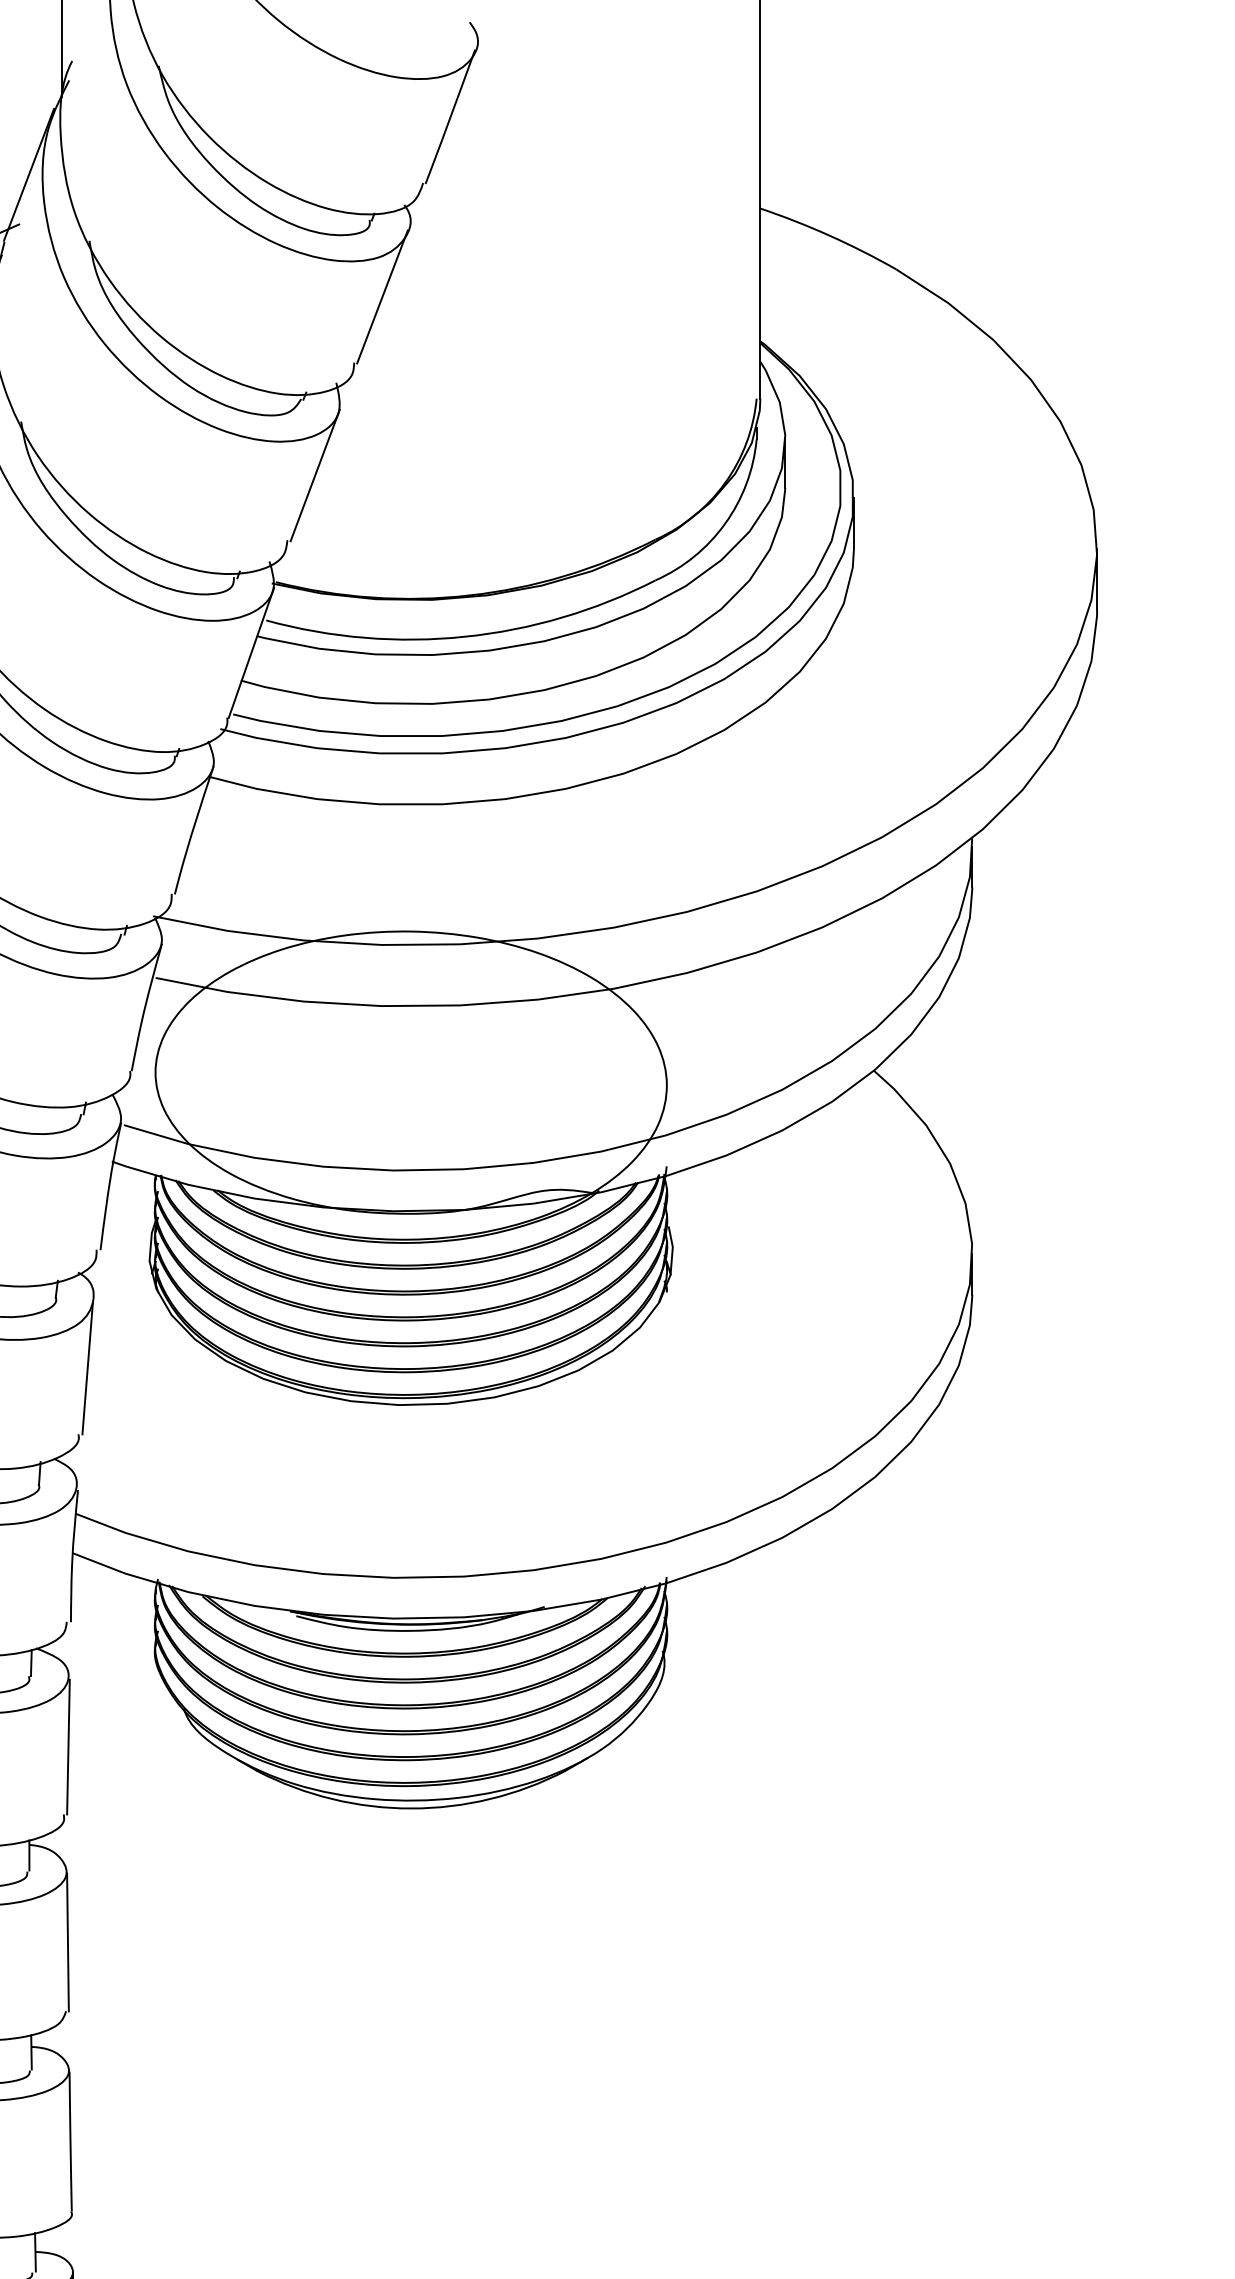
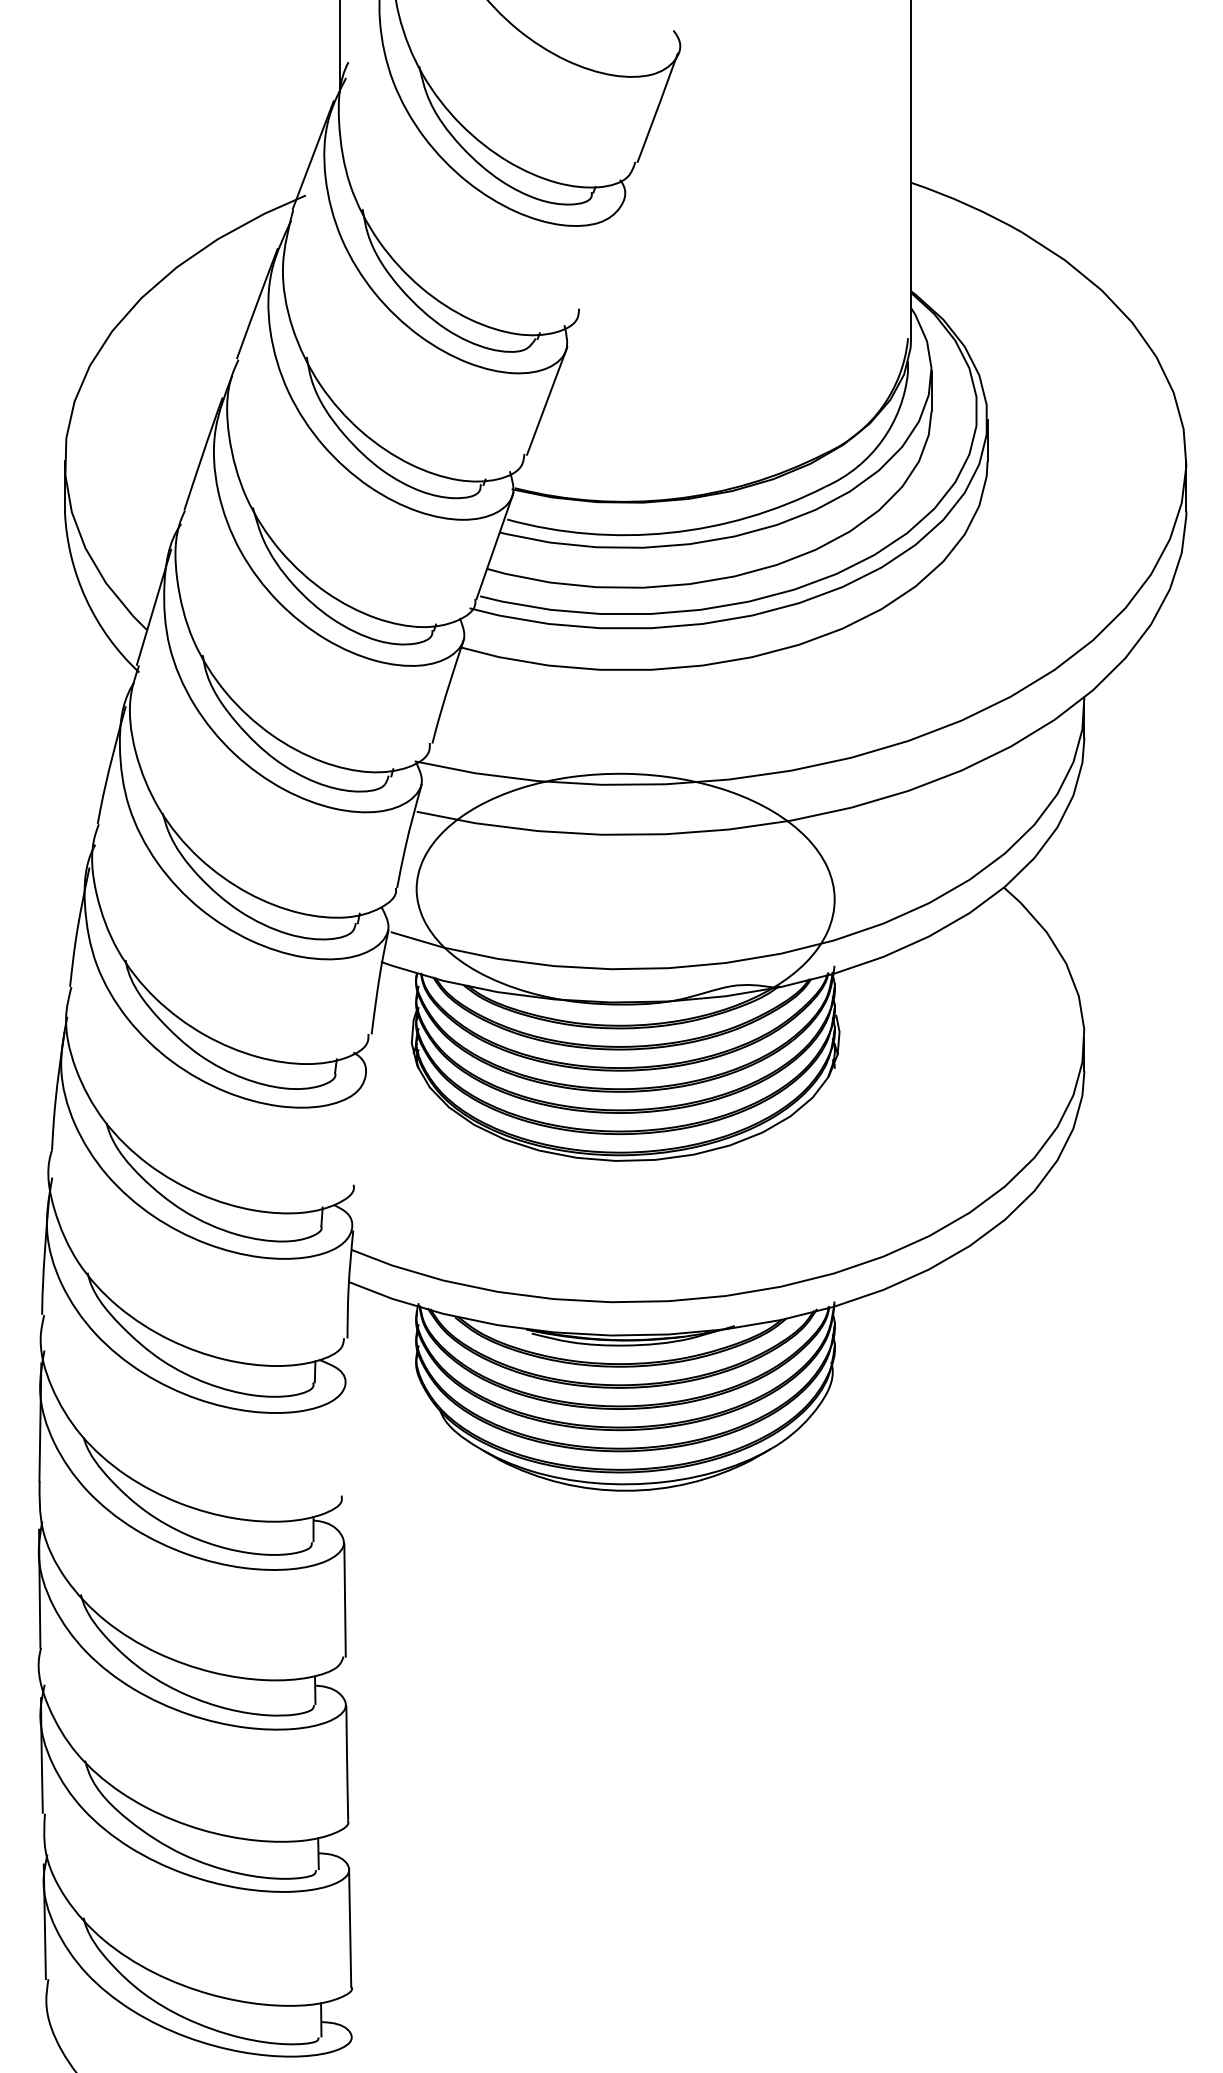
line: (381, 296) -> (601, 254), removed
line: (86, 1367) -> (360, 1130), removed
line: (68, 1747) -> (345, 1440), removed

